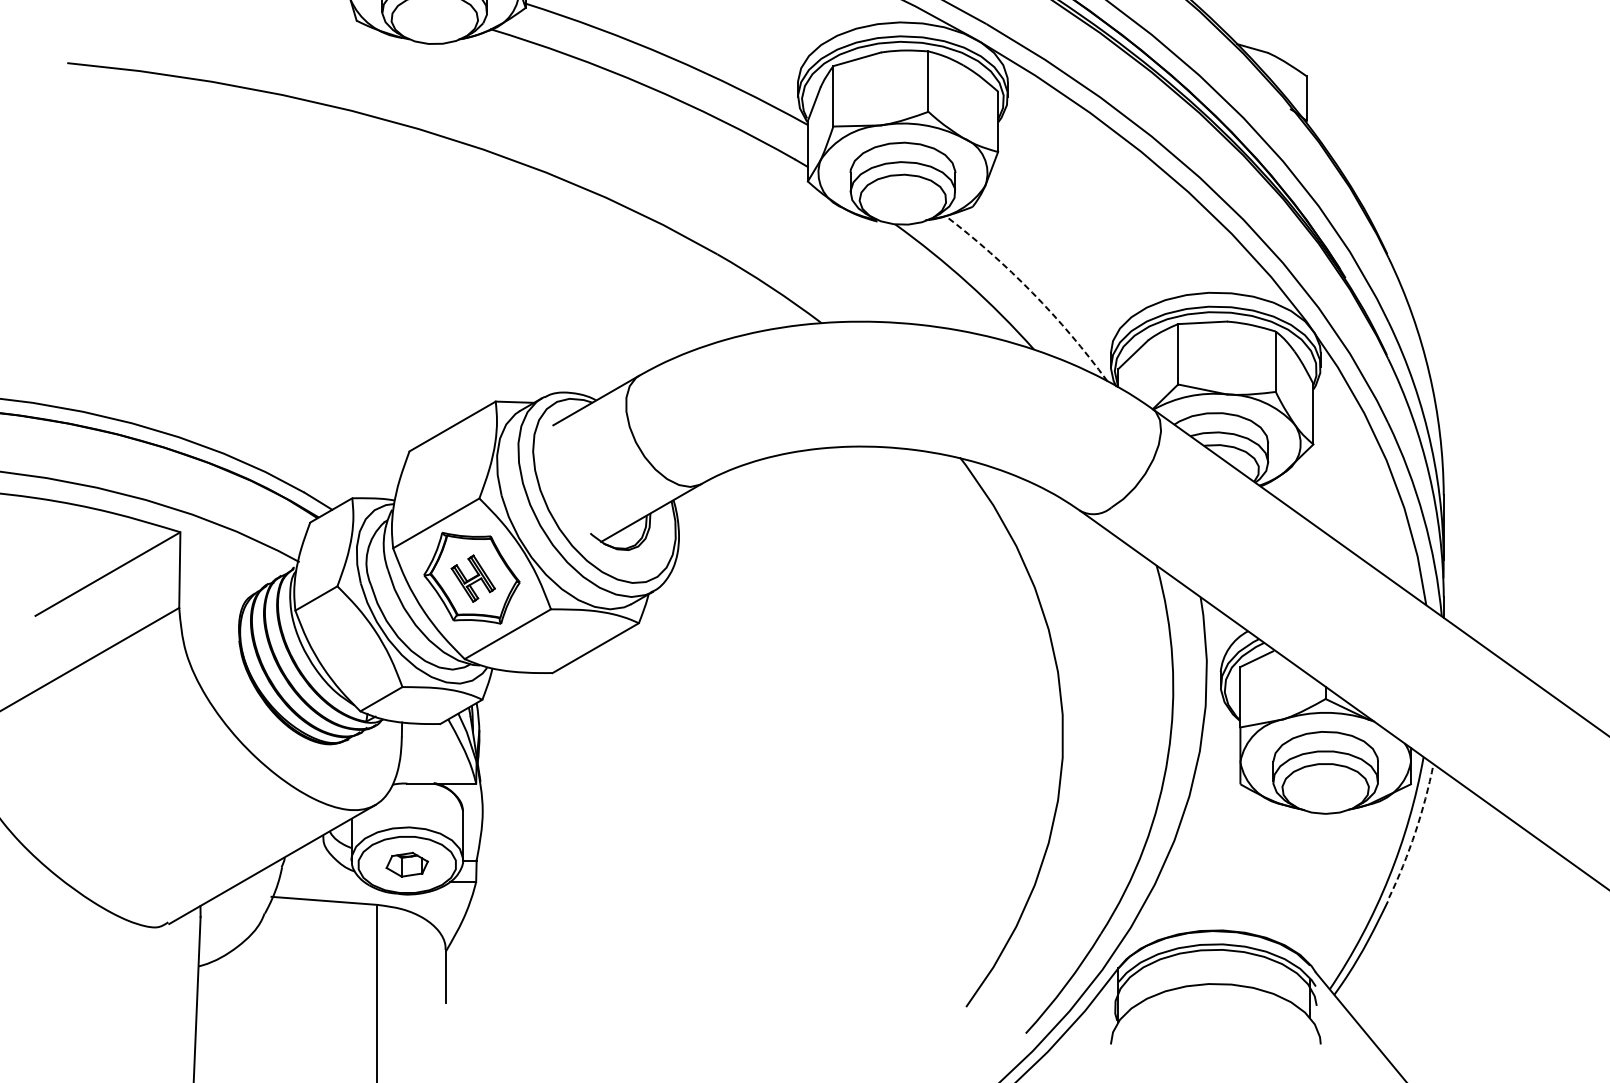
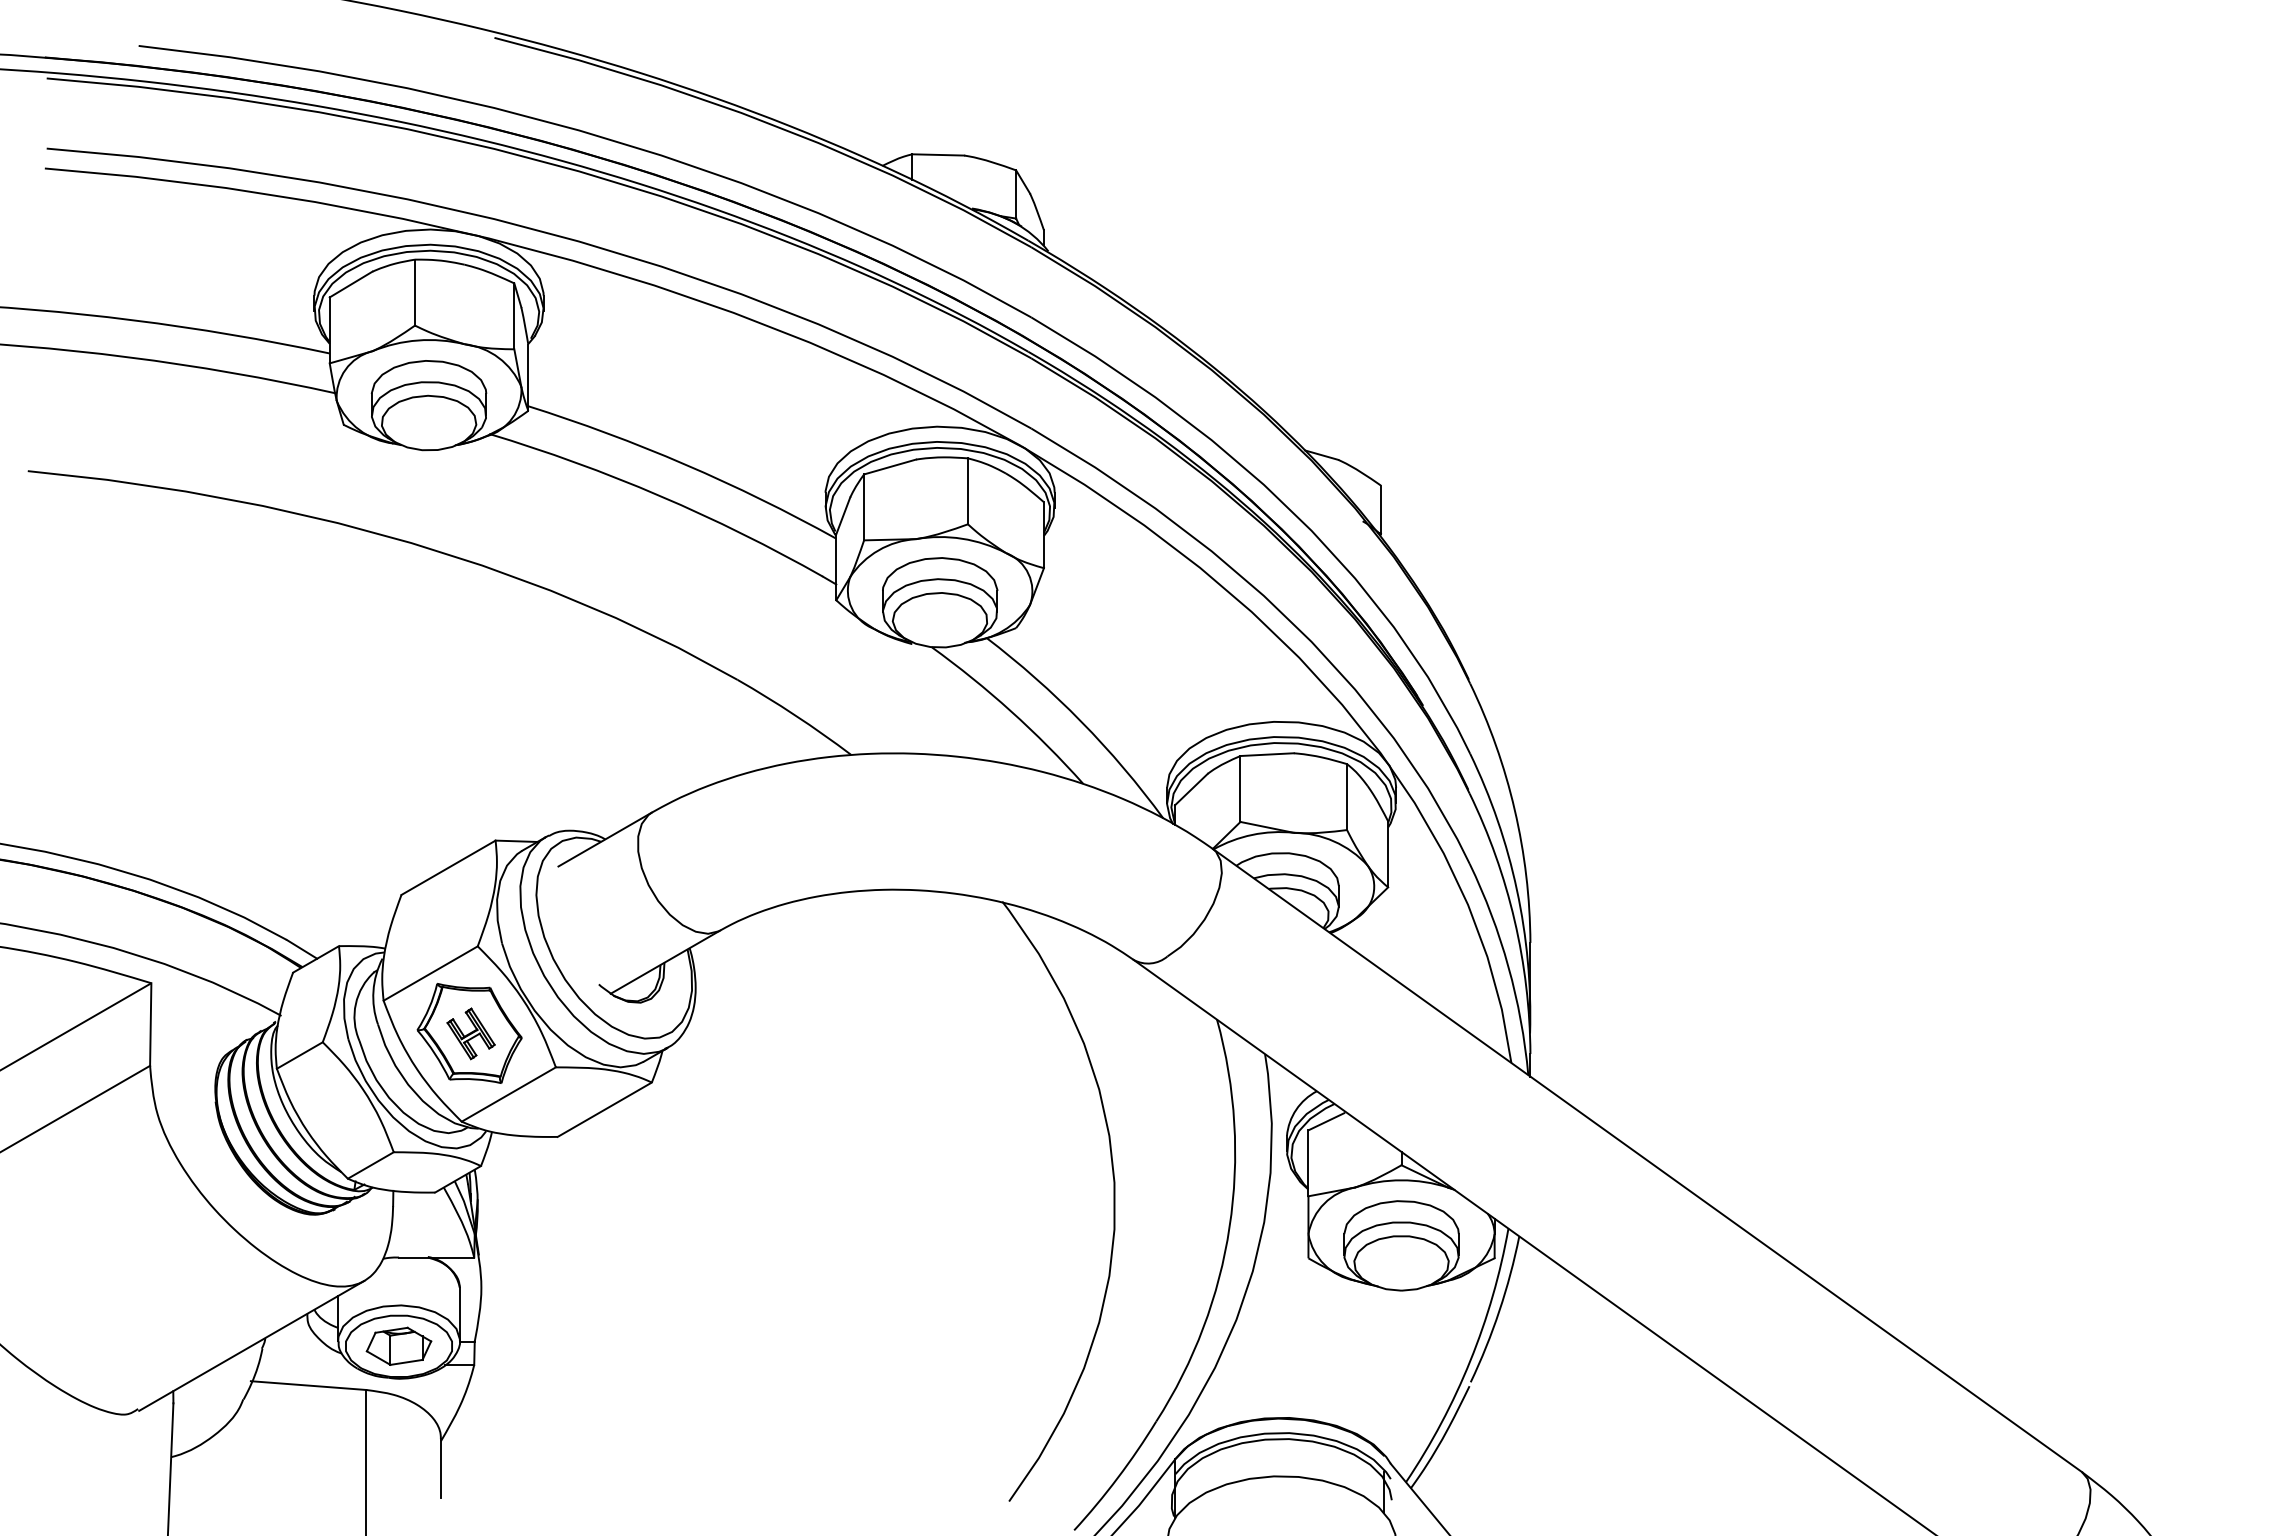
arc: (1032, 292) -> (1081, 721), dashed -> solid
arc: (1415, 832) -> (1499, 1310), dashed -> solid
part: (406, 864) -> (398, 1345), size x1.43

